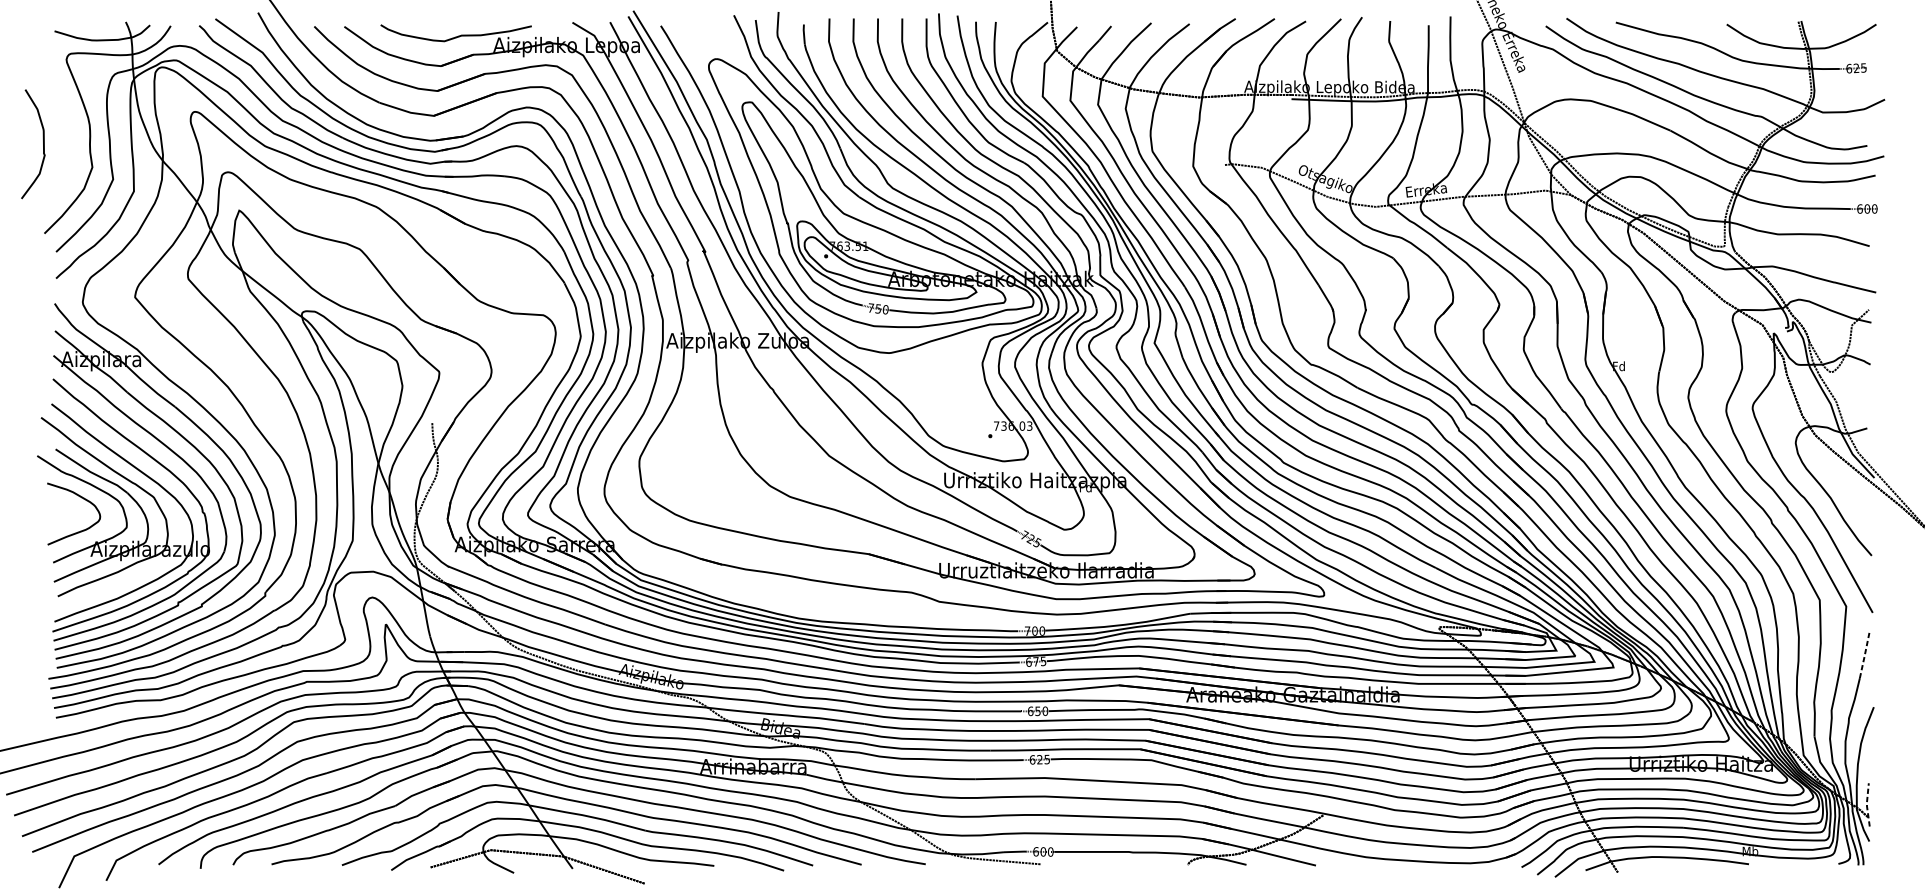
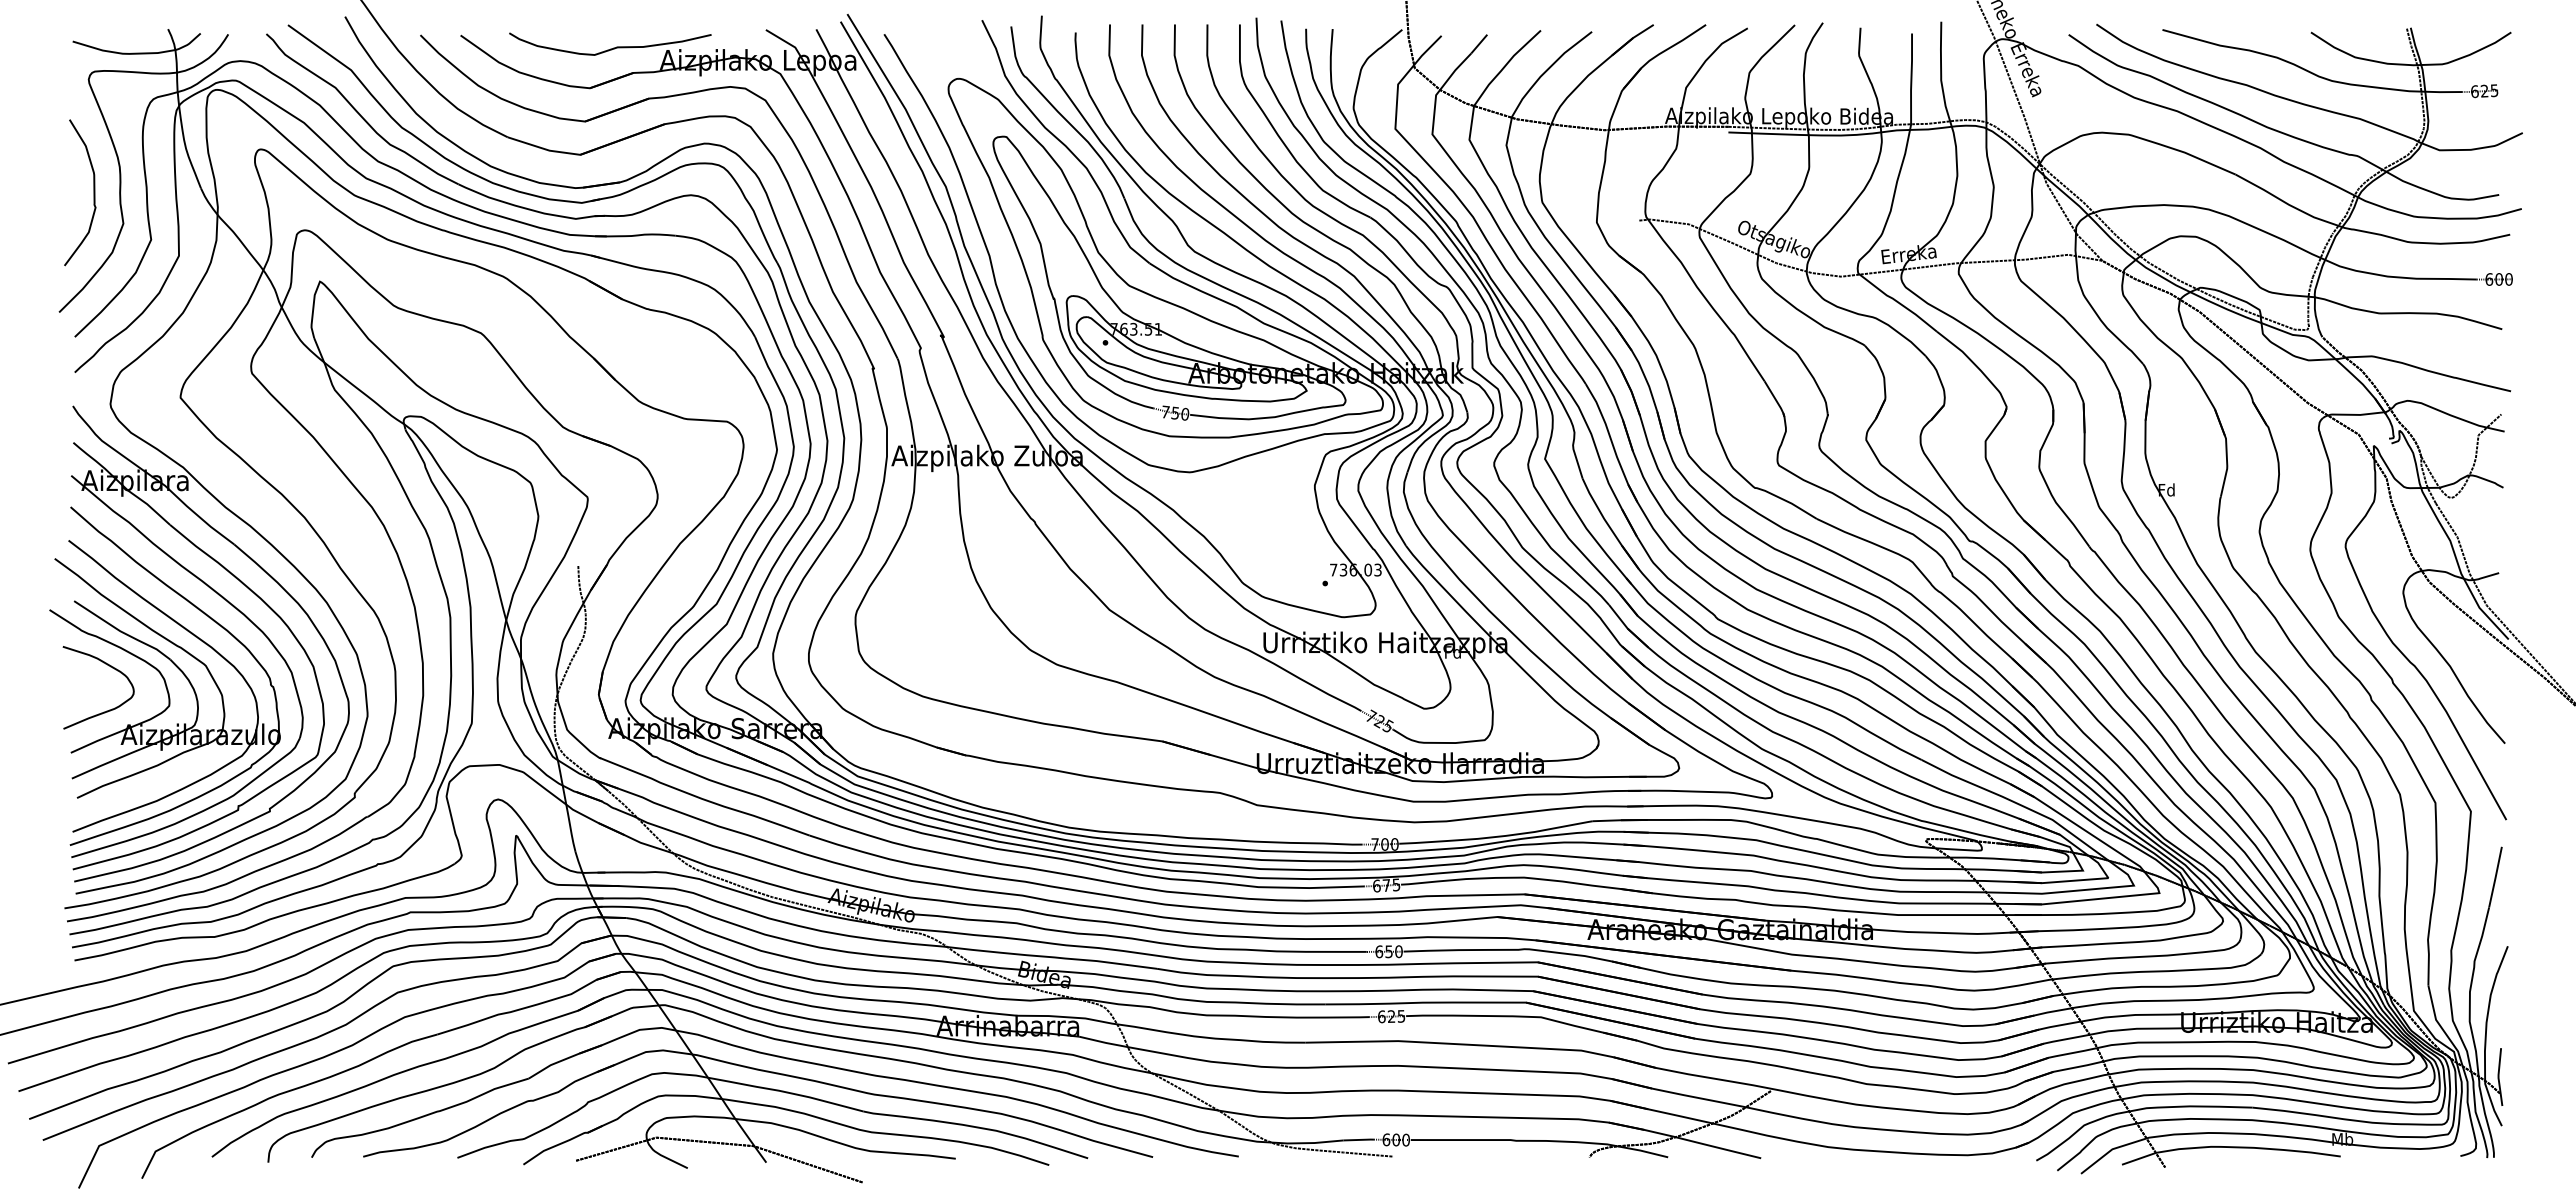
curve: (43, 144) -> (93, 192), moved
line: (1864, 656) -> (2495, 878), dashed -> solid
line: (1866, 805) -> (2498, 1077), dashed -> solid

